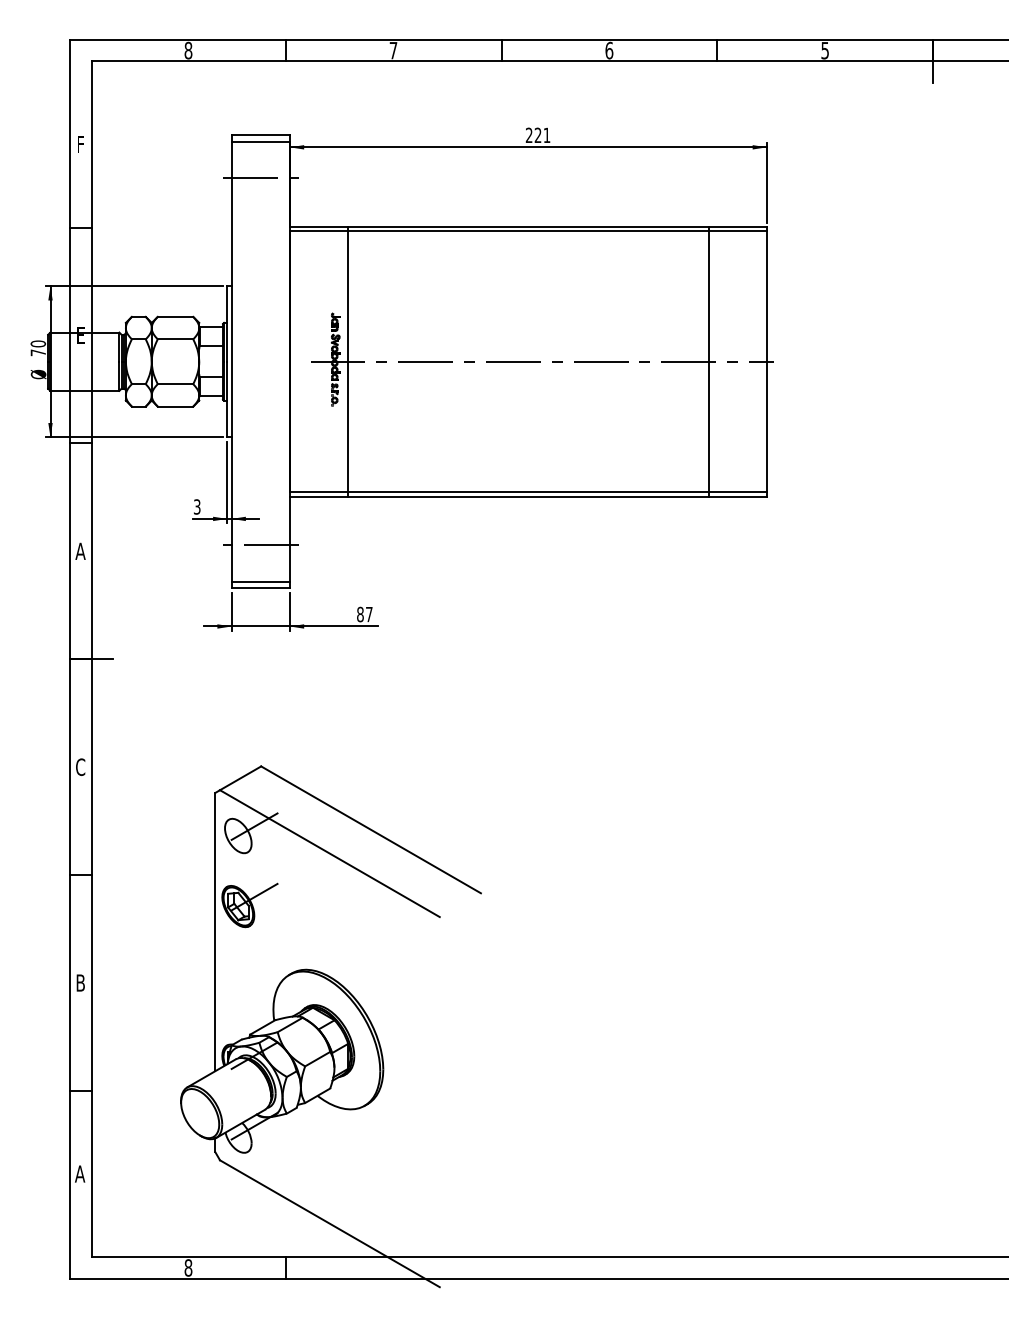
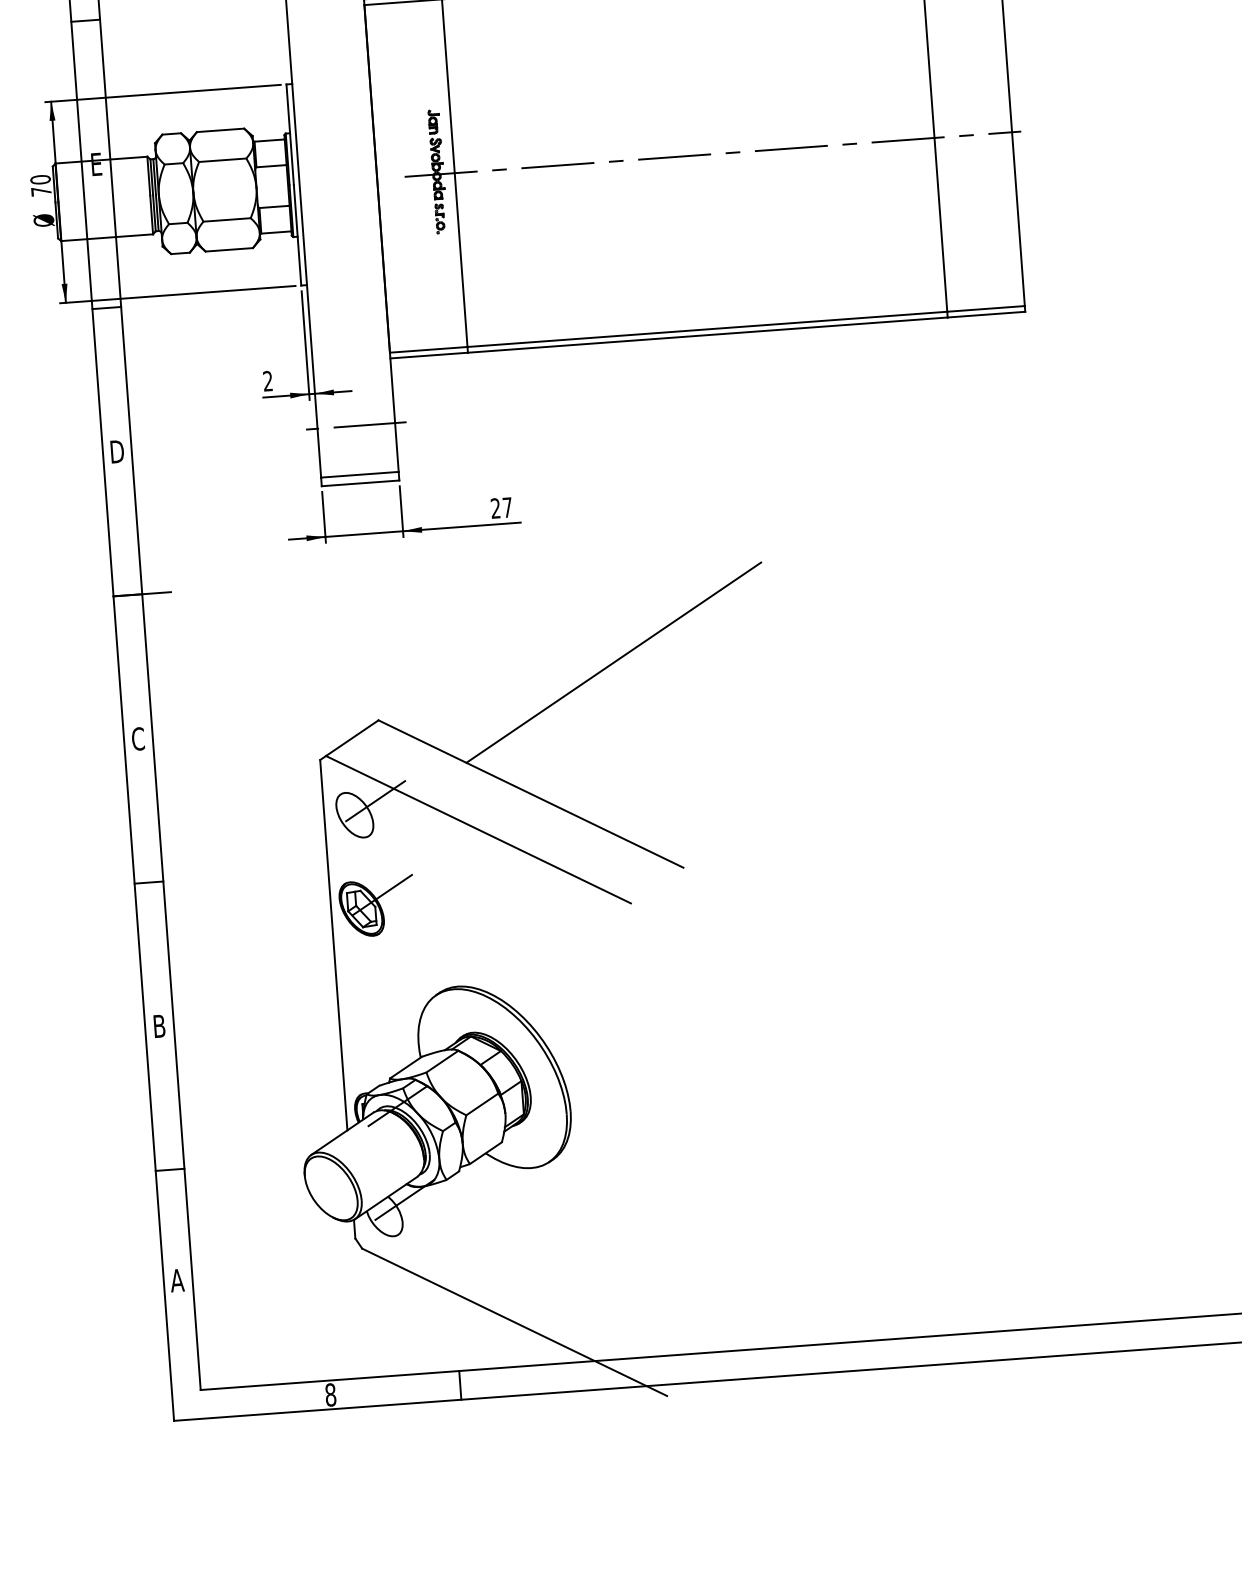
text: (197, 506) -> (268, 380), 3 -> 2
text: (80, 550) -> (116, 450), A -> D
text: (360, 614) -> (495, 508), 87 -> 27
line: (439, 735) -> (612, 661), added

